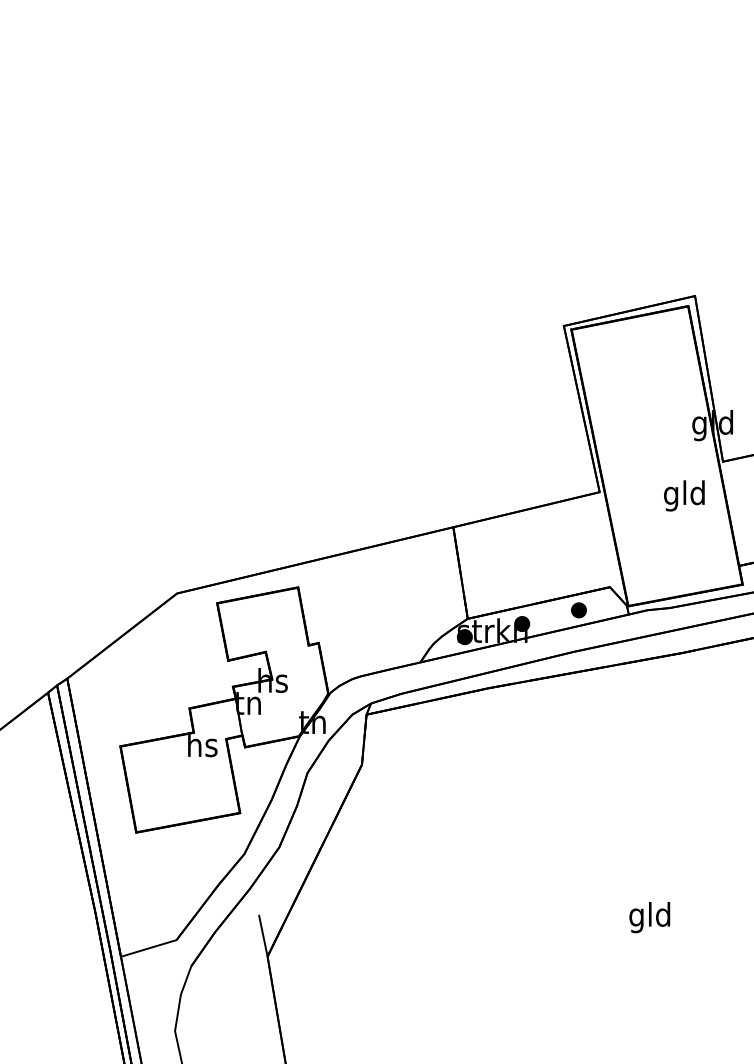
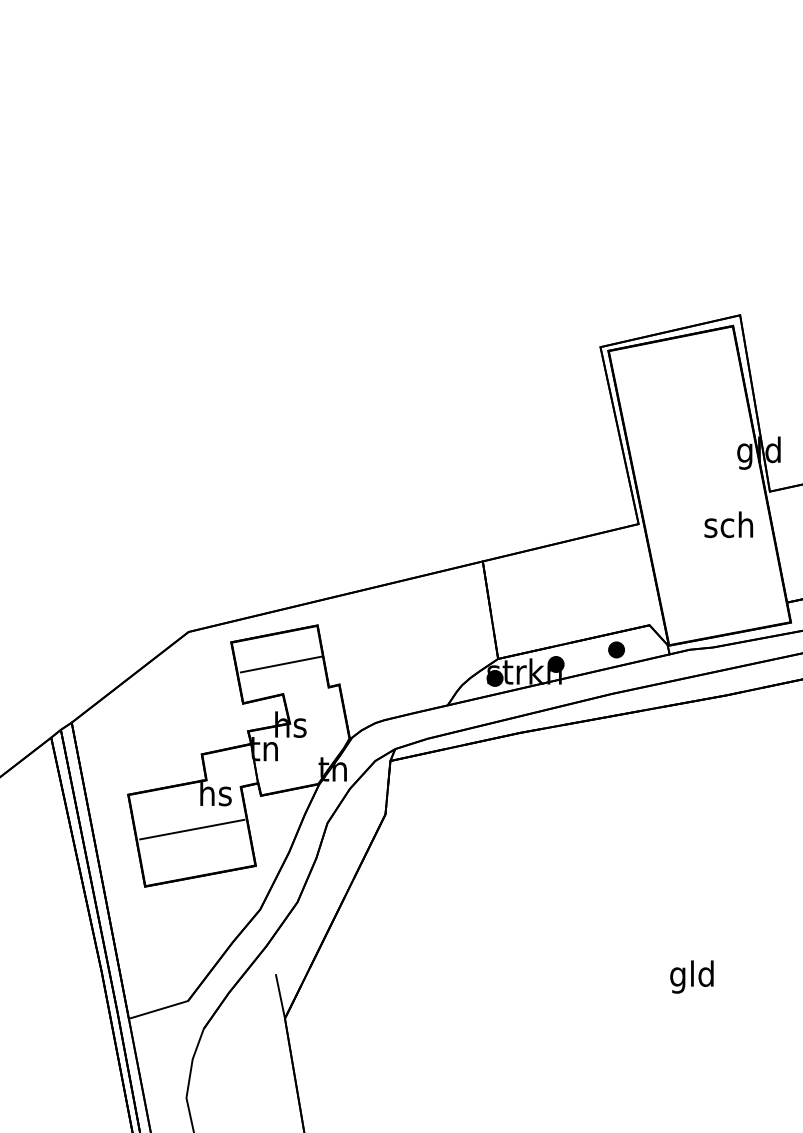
text: (684, 495) -> (728, 527), gld -> sch
line: (264, 623) -> (281, 663), added
line: (180, 778) -> (192, 828), added

